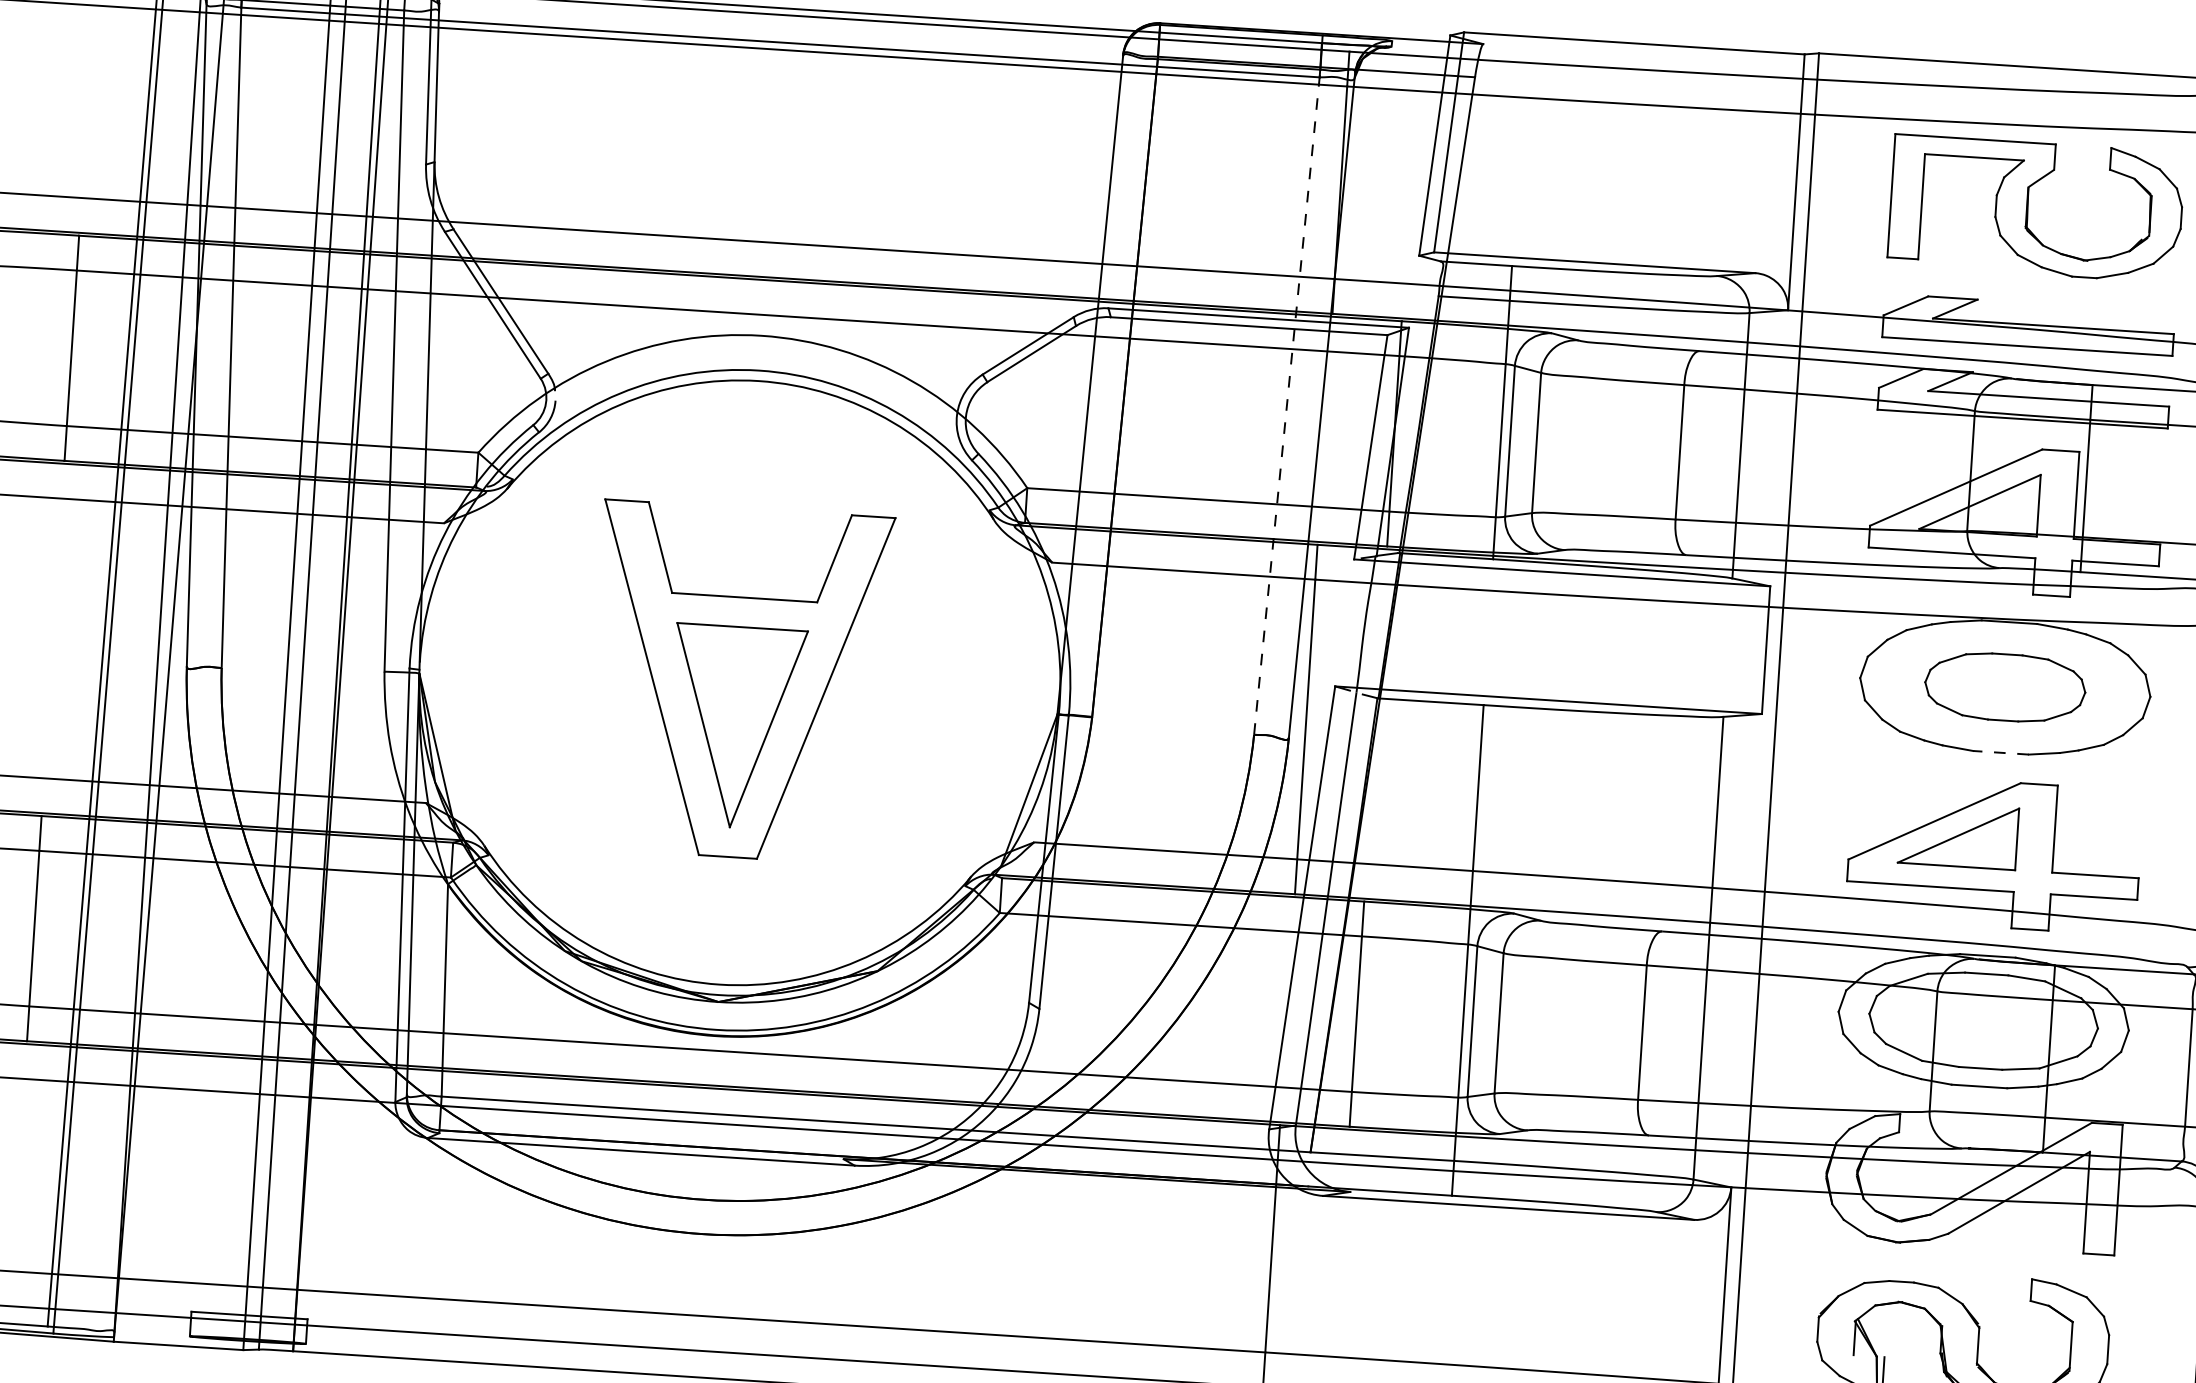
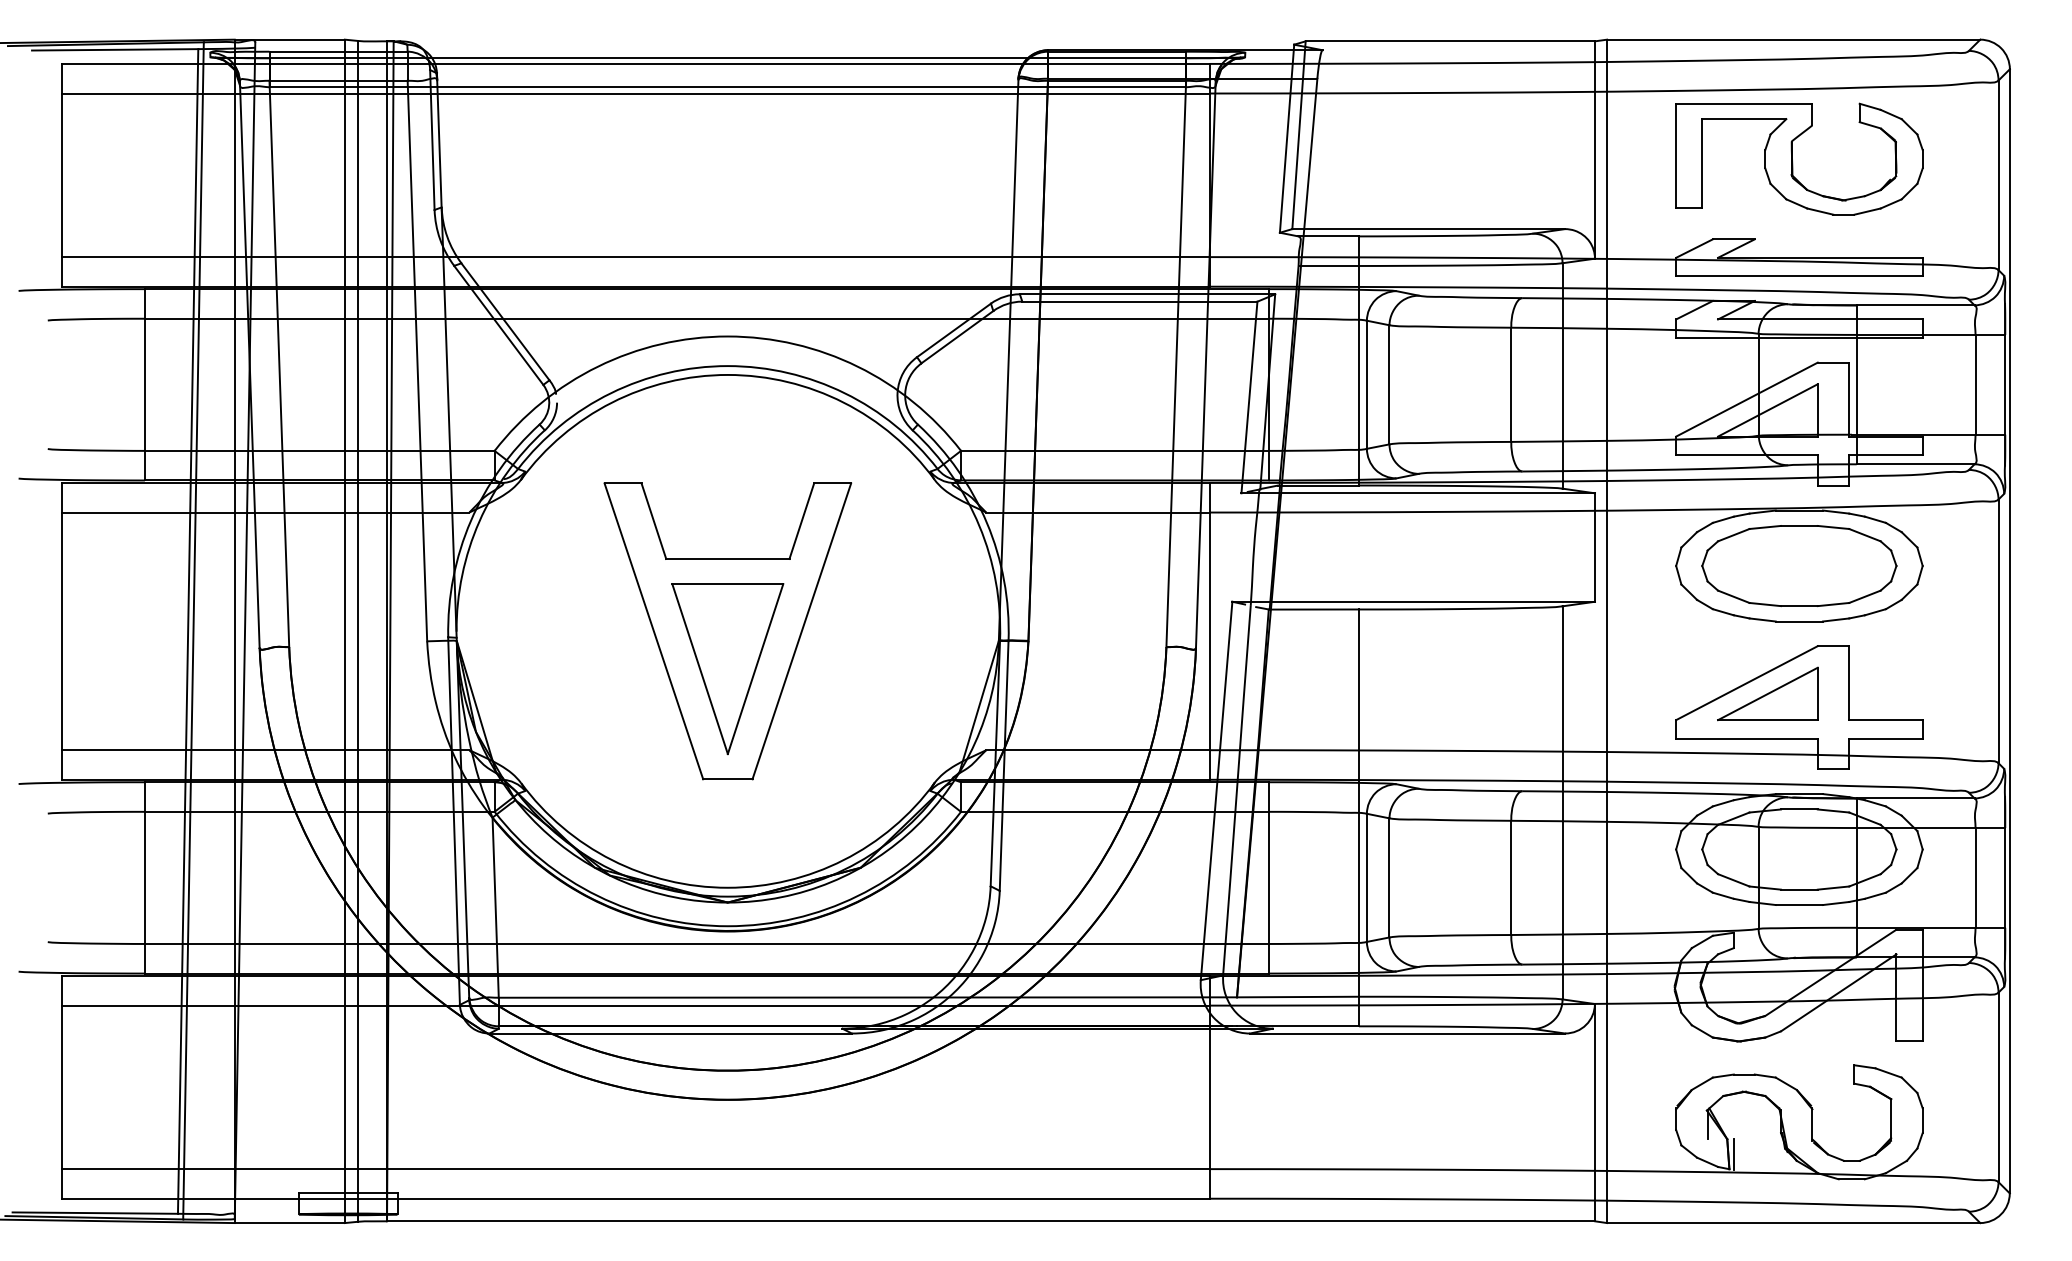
line: (1287, 401) -> (1176, 363), dashed -> solid
part: (2005, 686) -> (1799, 565), size x1.43
line: (2001, 752) -> (1799, 621), dashed -> solid

